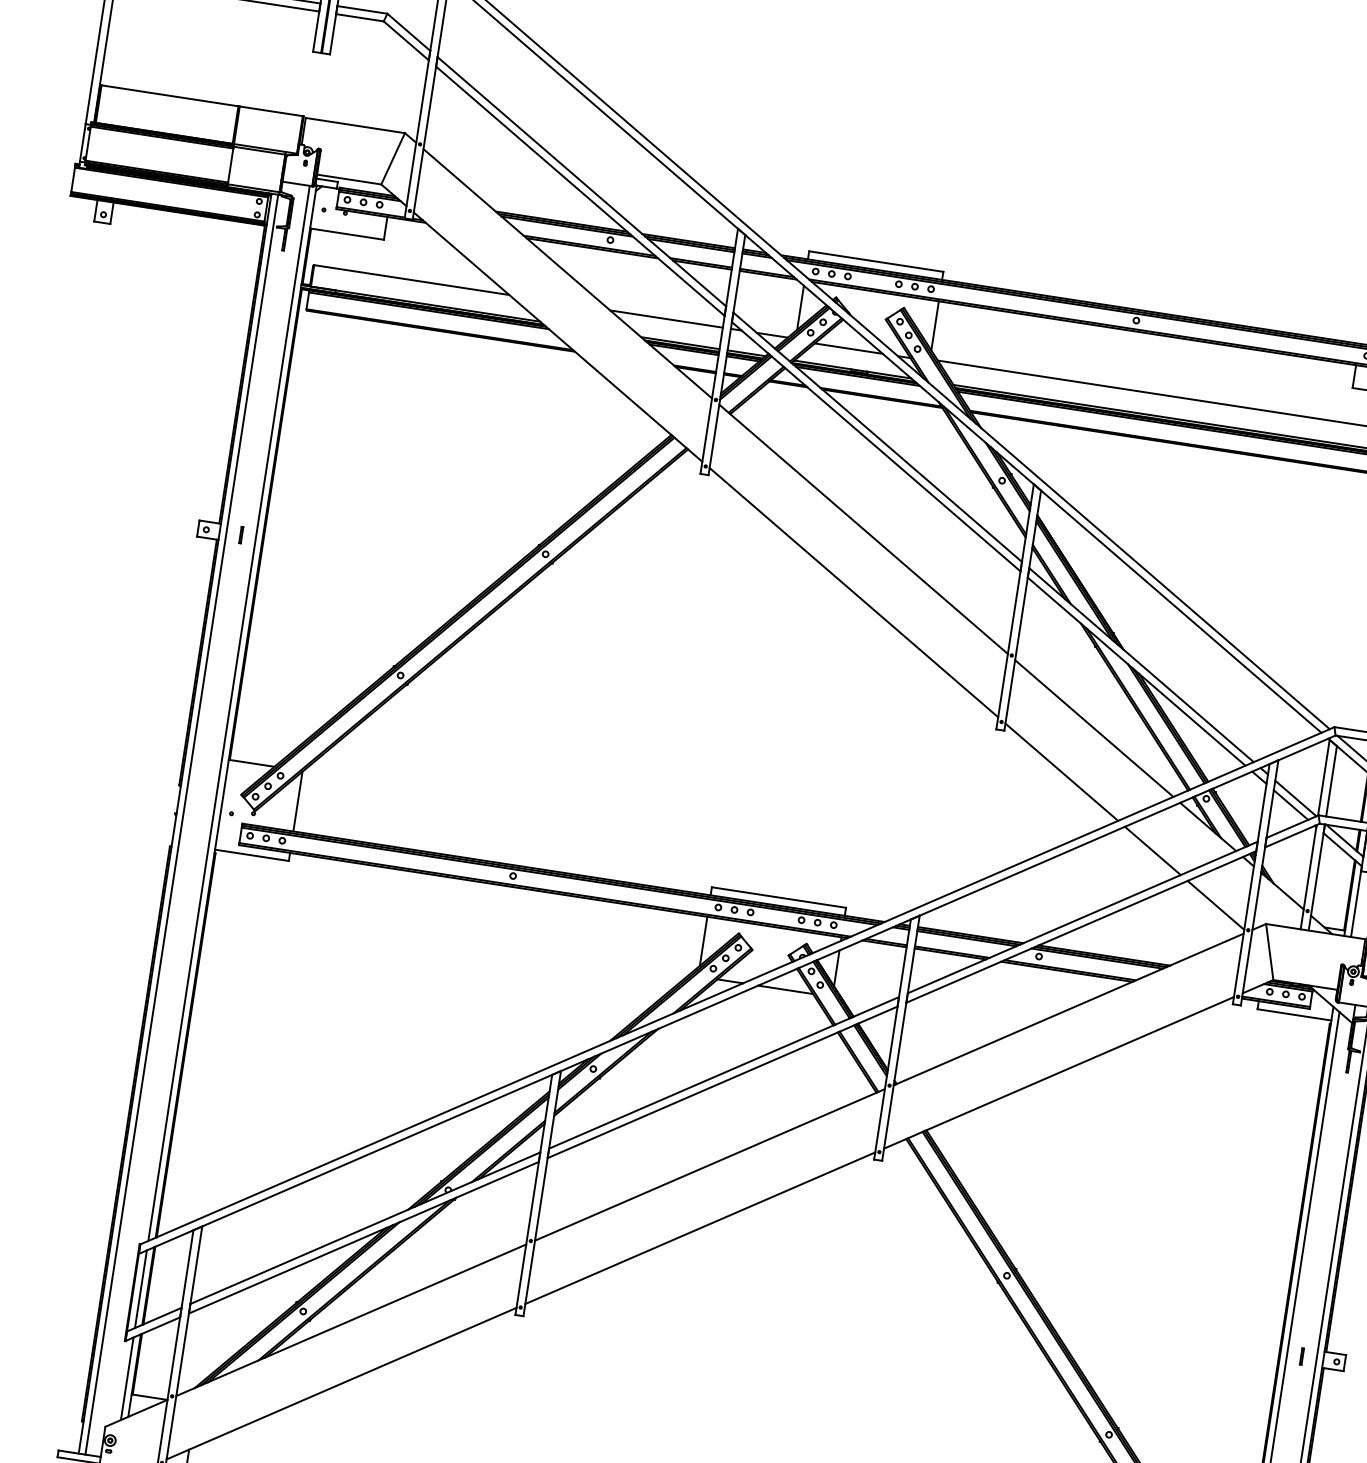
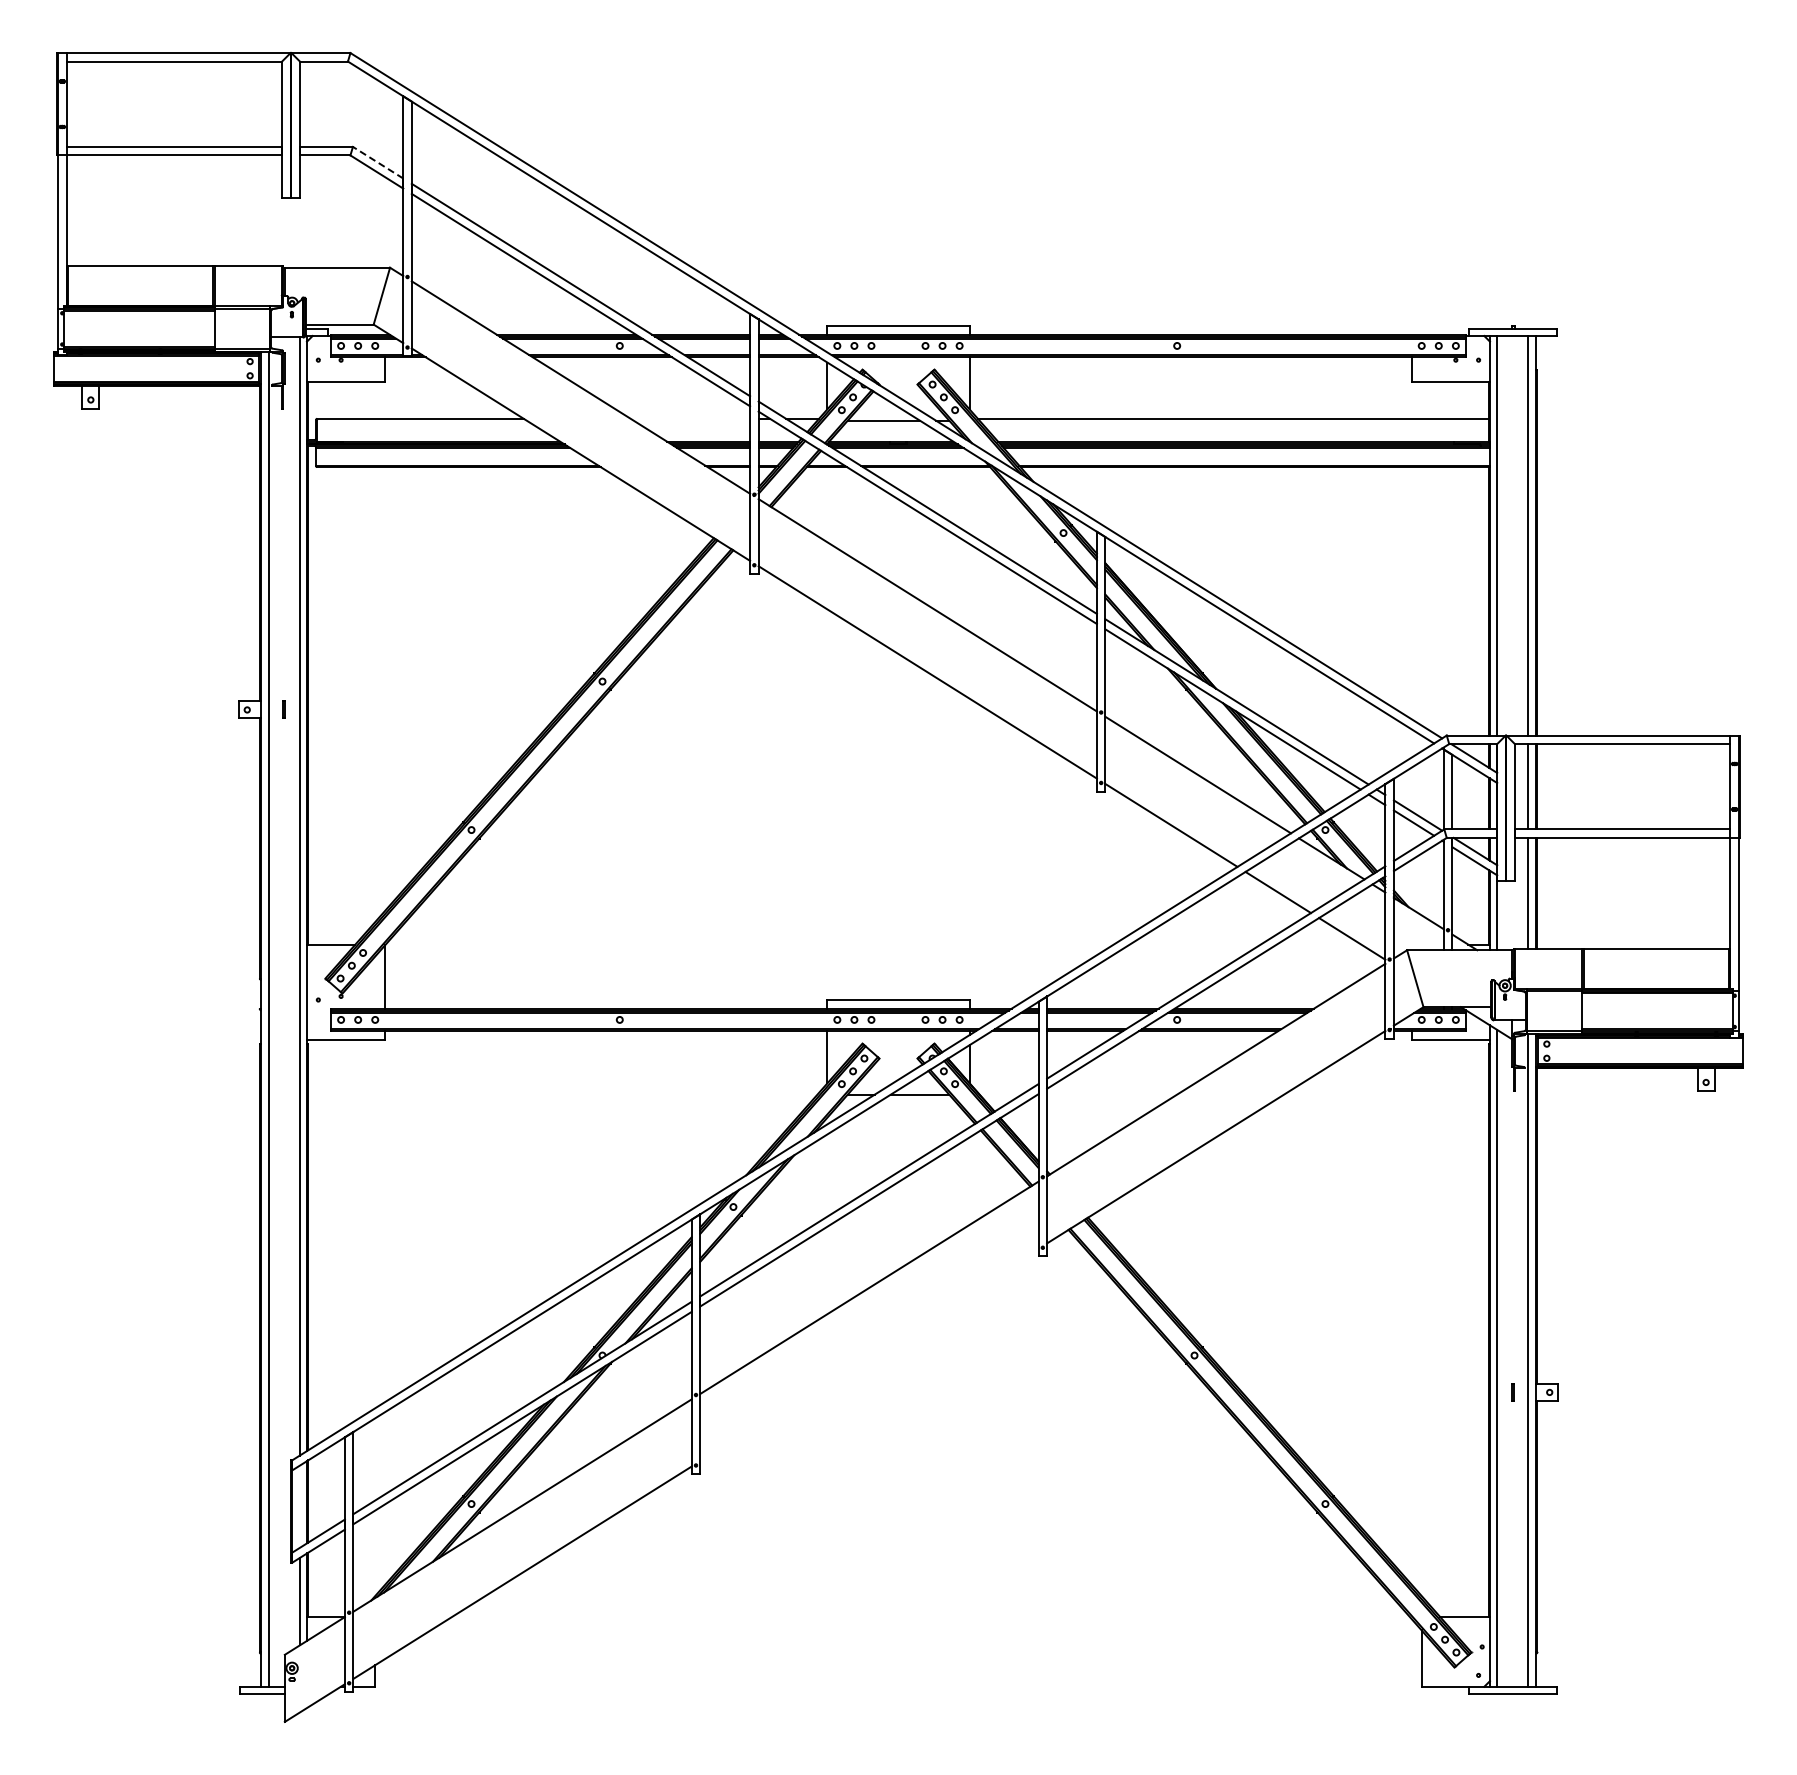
line: (409, 32) -> (378, 162), solid -> dashed
line: (666, 318) -> (690, 418), removed
line: (700, 1227) -> (869, 1354), removed
line: (140, 1288) -> (299, 1506), removed

